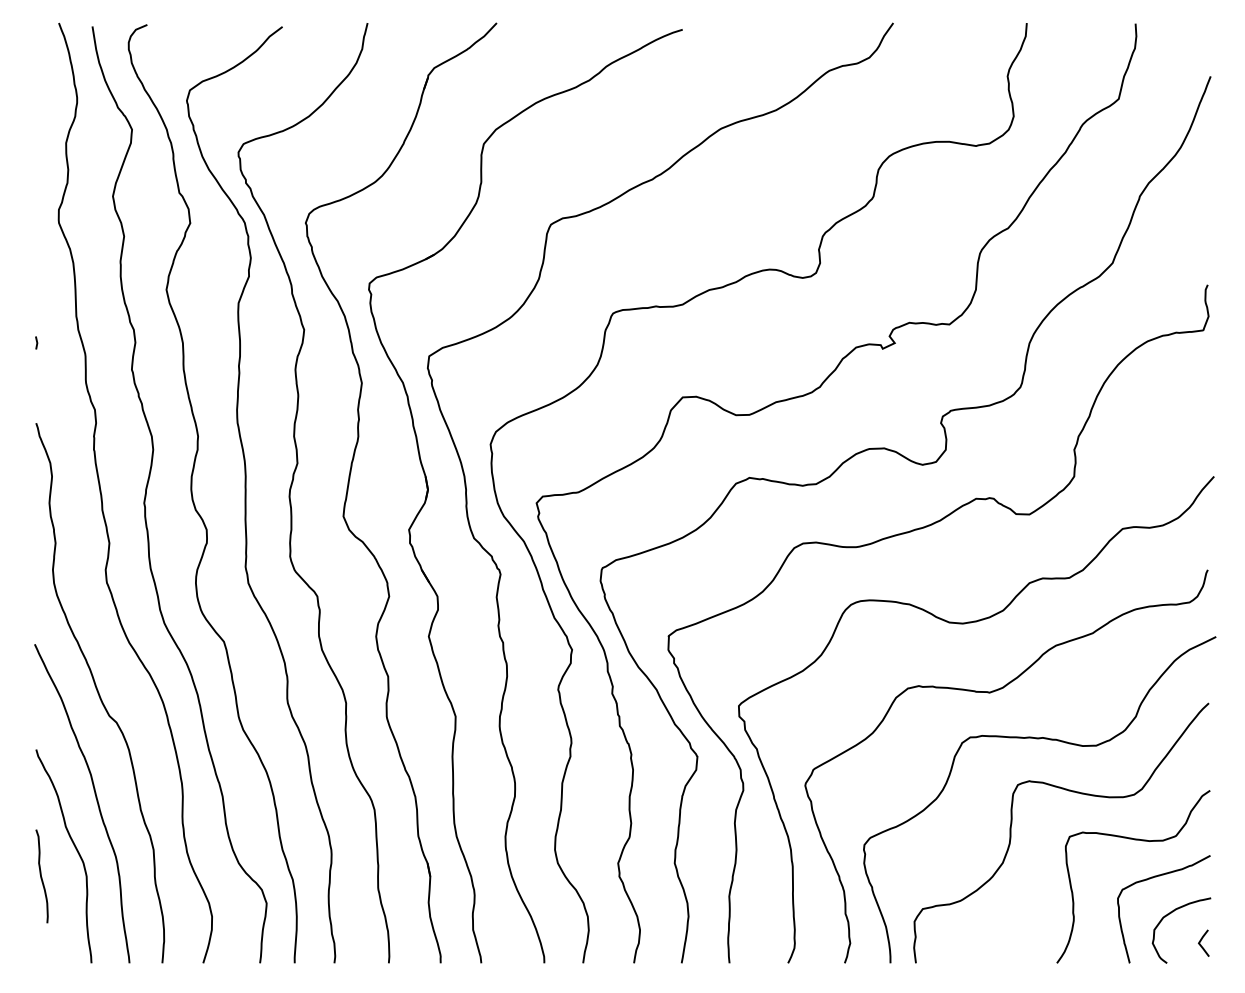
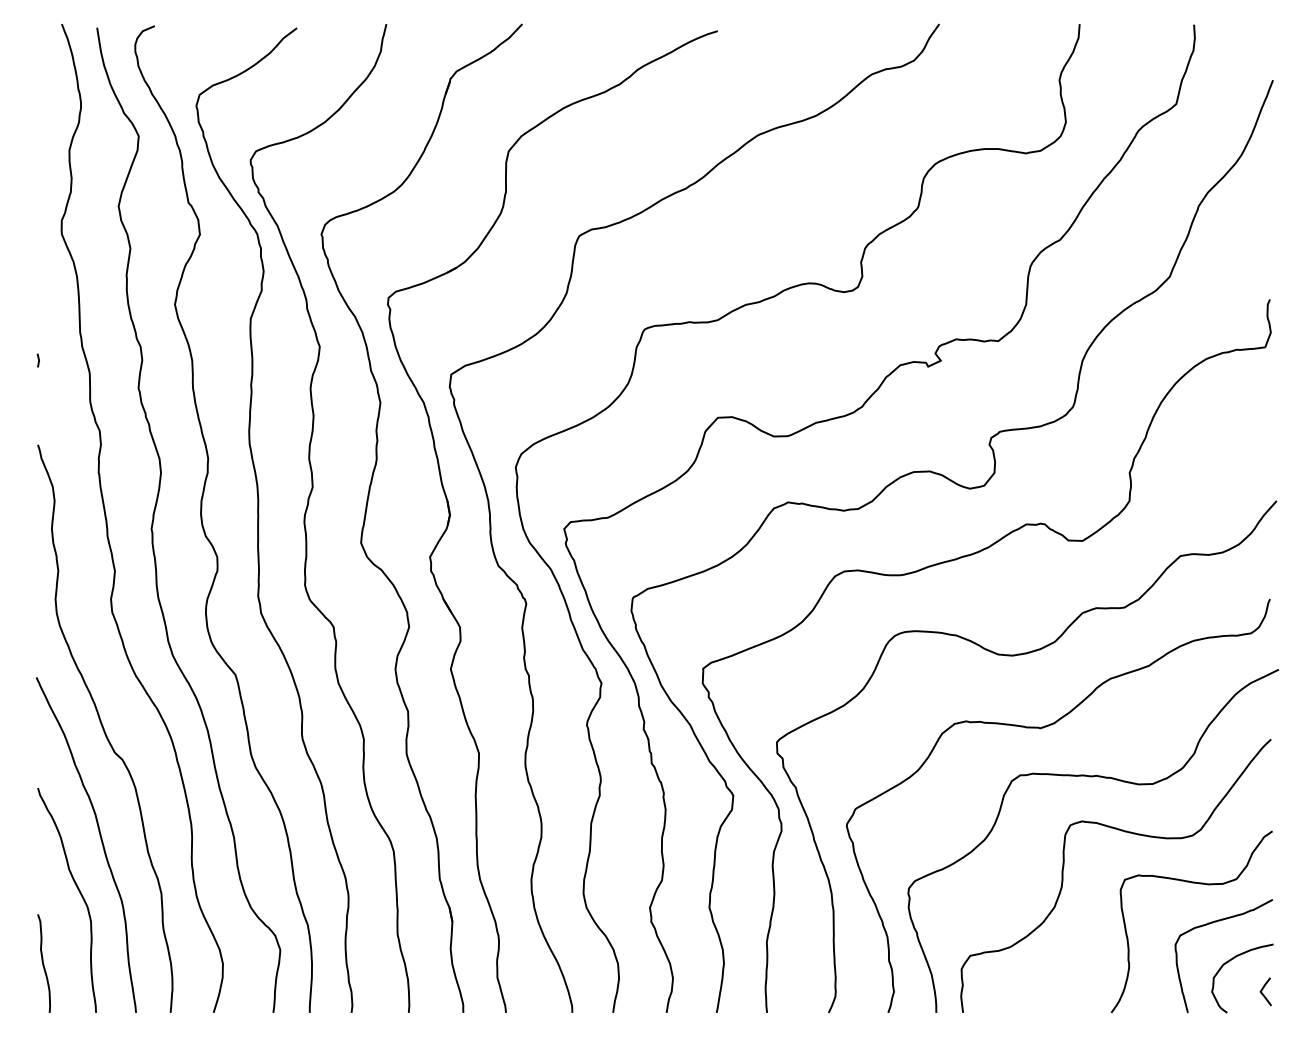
curve: (41, 876) -> (43, 963), moved

